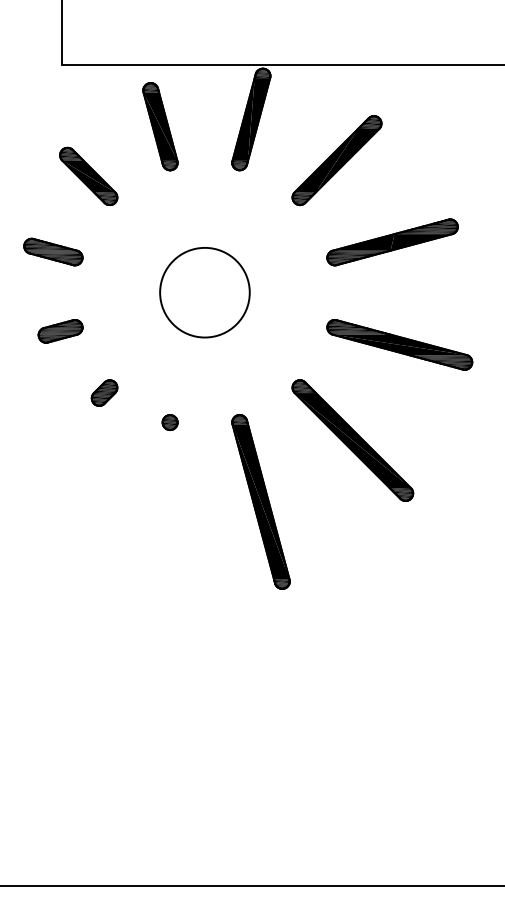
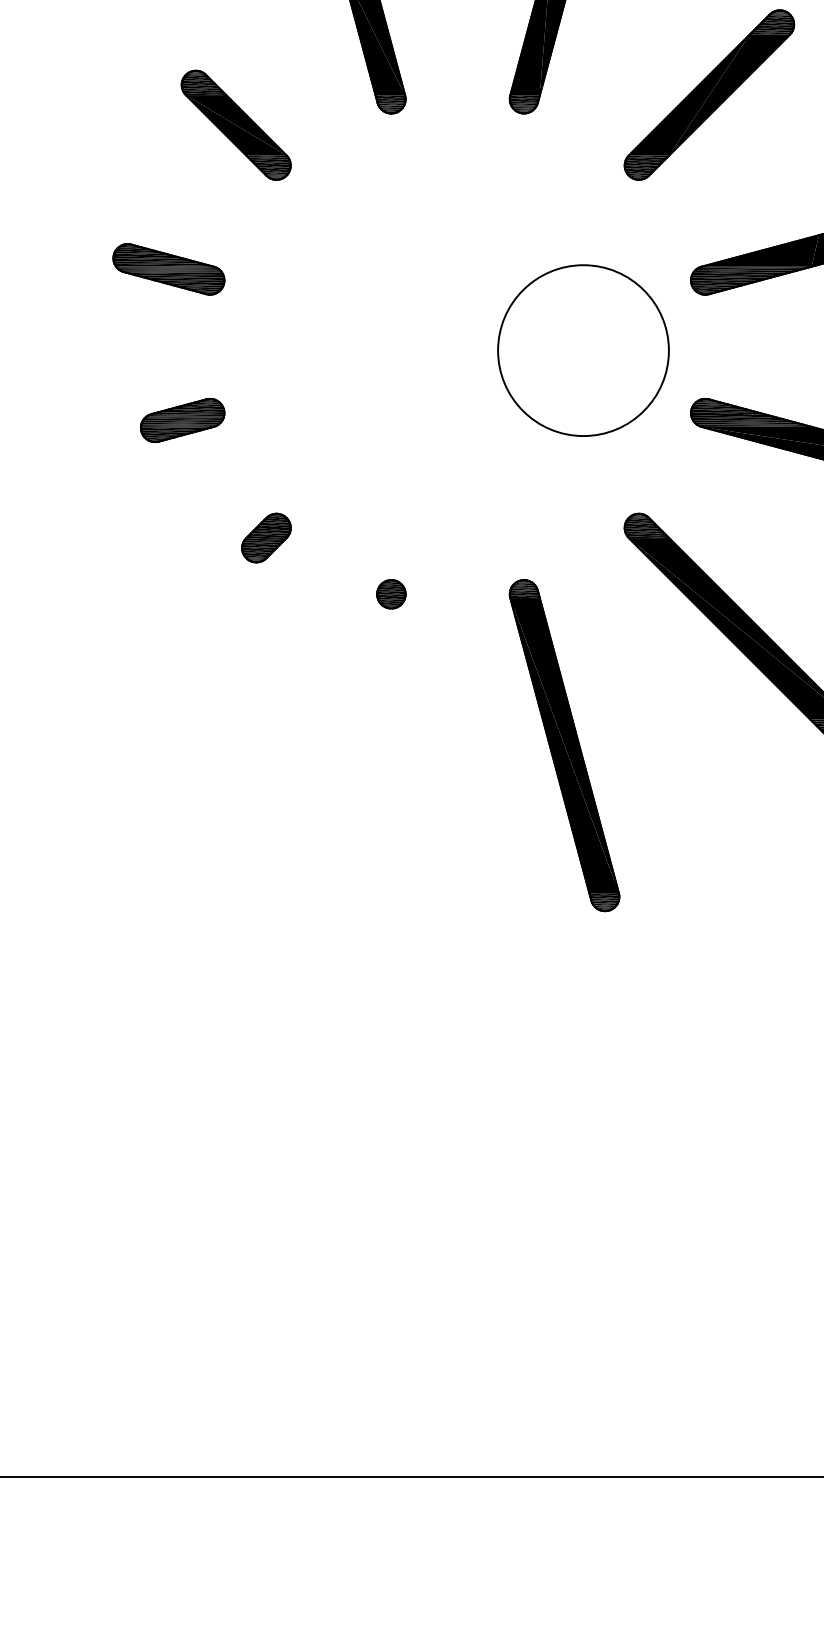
circle: (204, 292) -> (582, 350), moved

